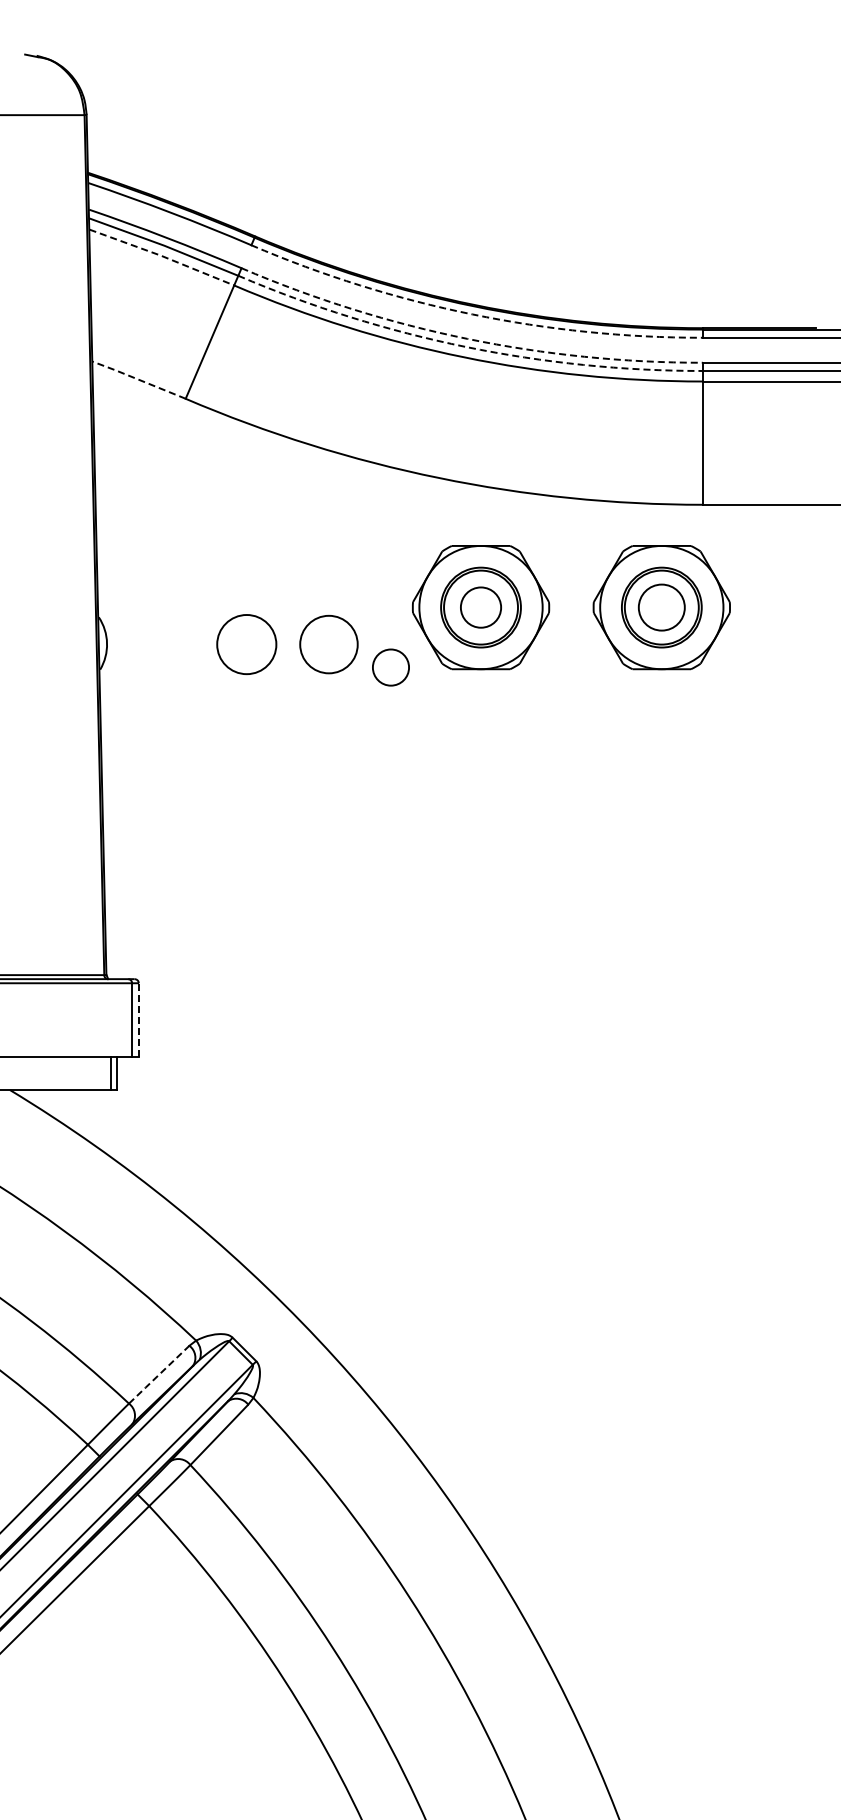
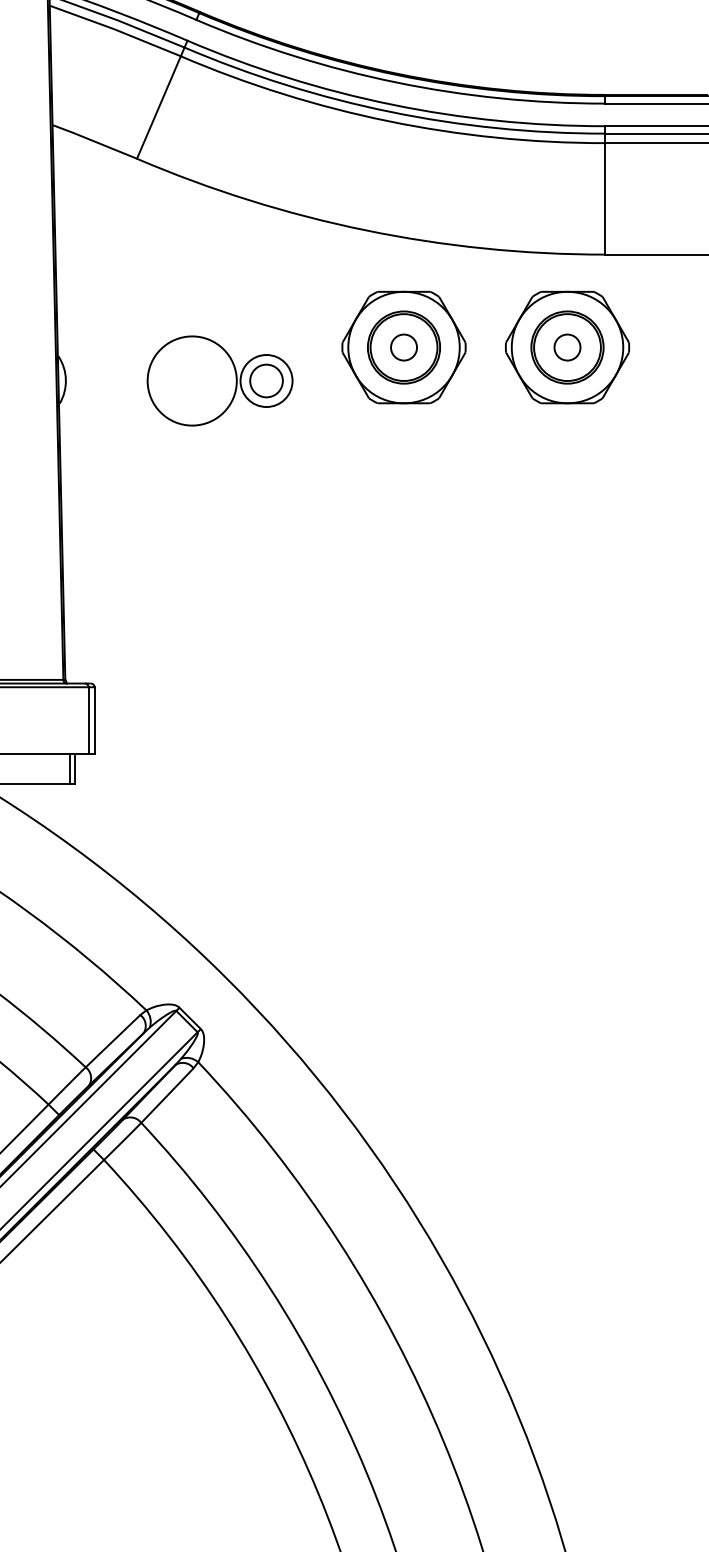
line: (162, 256) -> (116, 30), dashed -> solid
arc: (472, 314) -> (396, 82), dashed -> solid
arc: (467, 338) -> (391, 104), dashed -> solid
arc: (465, 346) -> (389, 111), dashed -> solid
line: (138, 379) -> (94, 141), dashed -> solid
circle: (480, 607) -> (403, 347), size x0.71
circle: (661, 607) -> (567, 347), size x0.62
circle: (246, 644) -> (191, 380), size x1.67
circle: (390, 667) -> (266, 380), moved
line: (138, 1020) -> (94, 720), dashed -> solid
line: (158, 1375) -> (112, 1041), dashed -> solid

